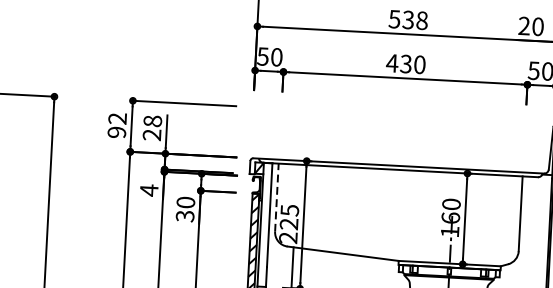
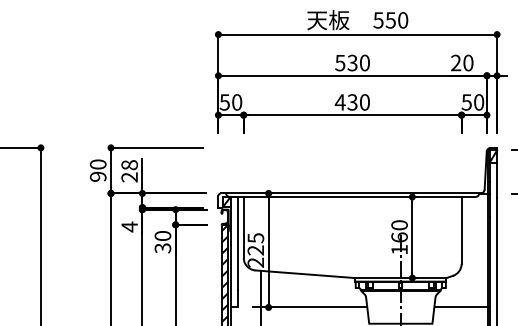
text: (421, 21) -> (364, 63), 538 -> 530
text: (117, 118) -> (98, 164), 92 -> 90
line: (276, 196) -> (243, 226), dashed -> solid

